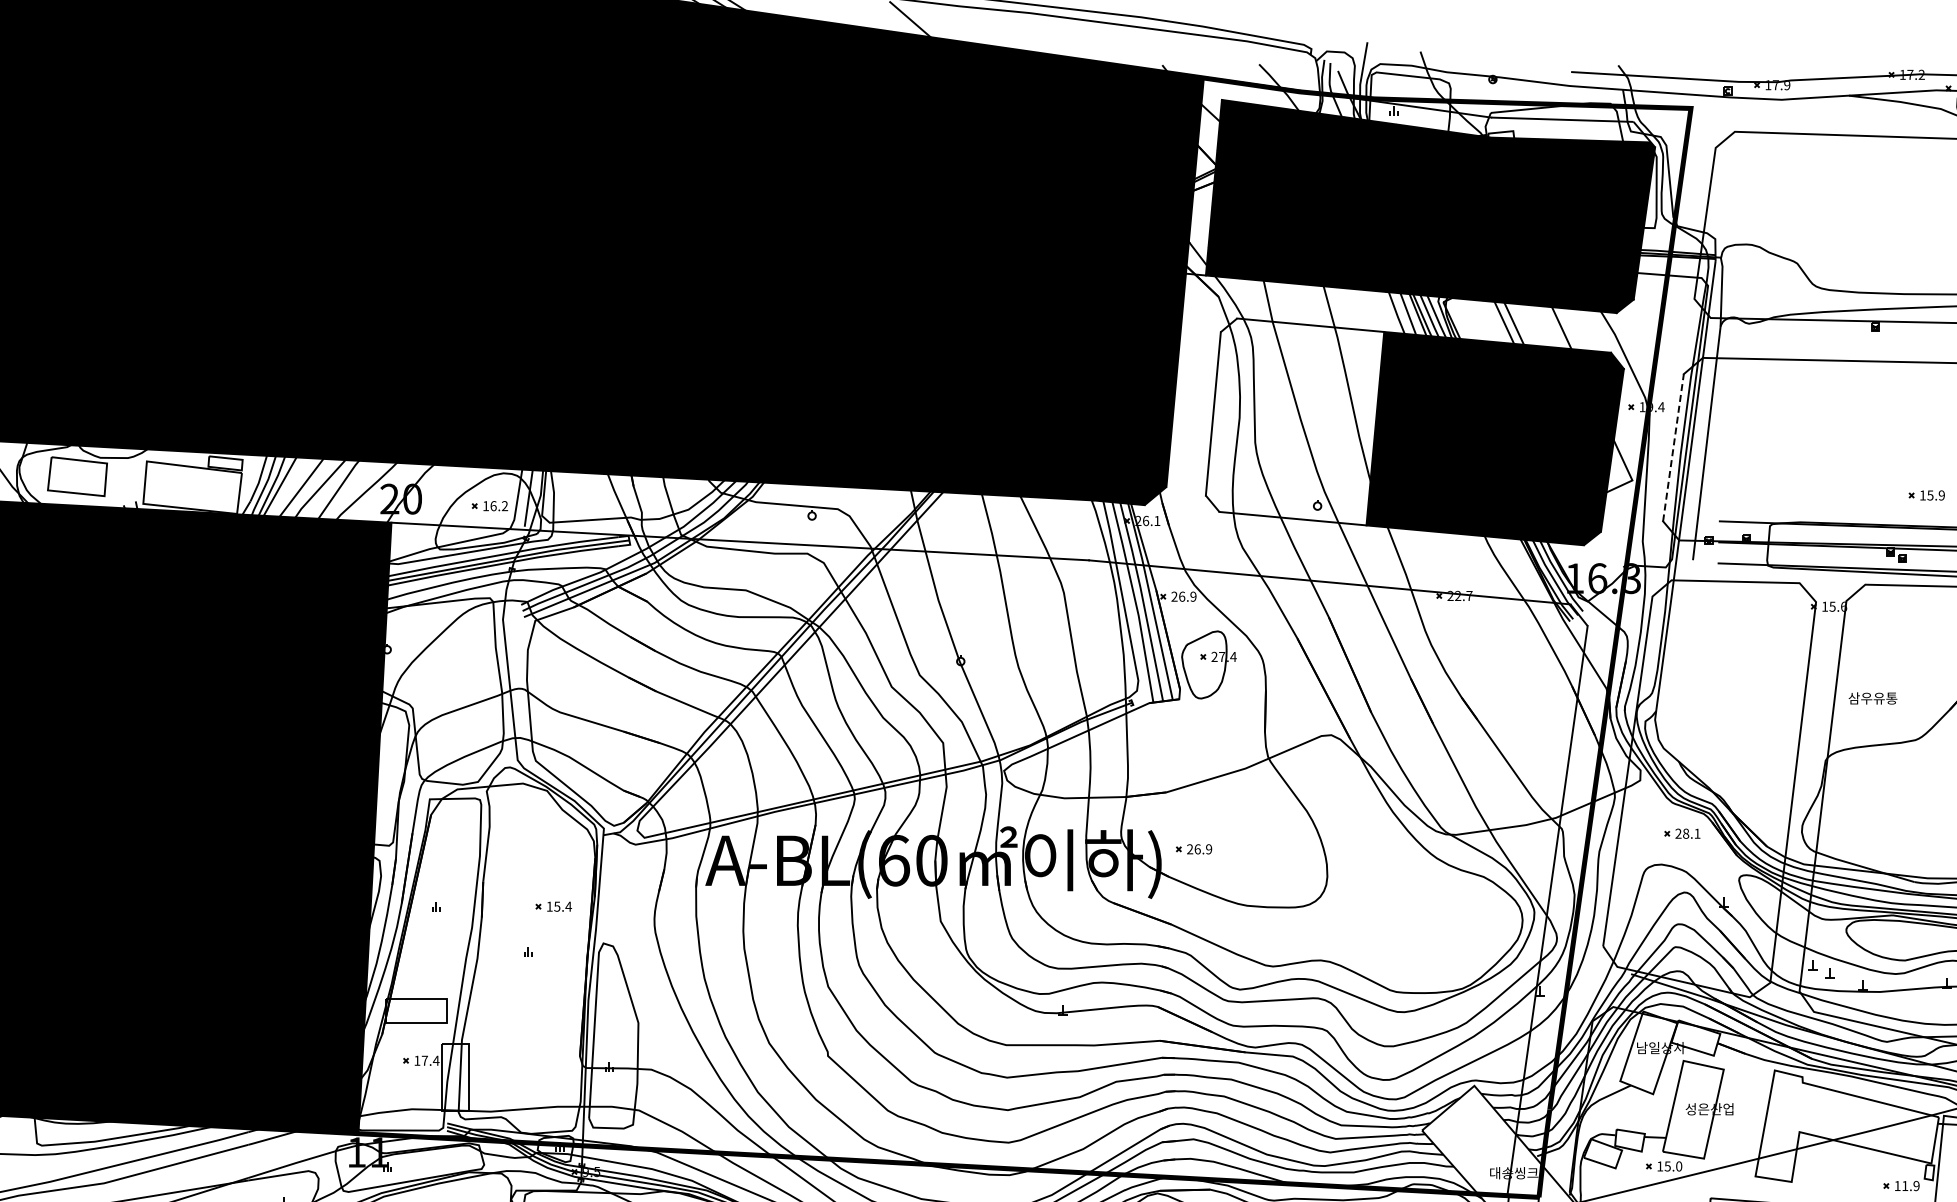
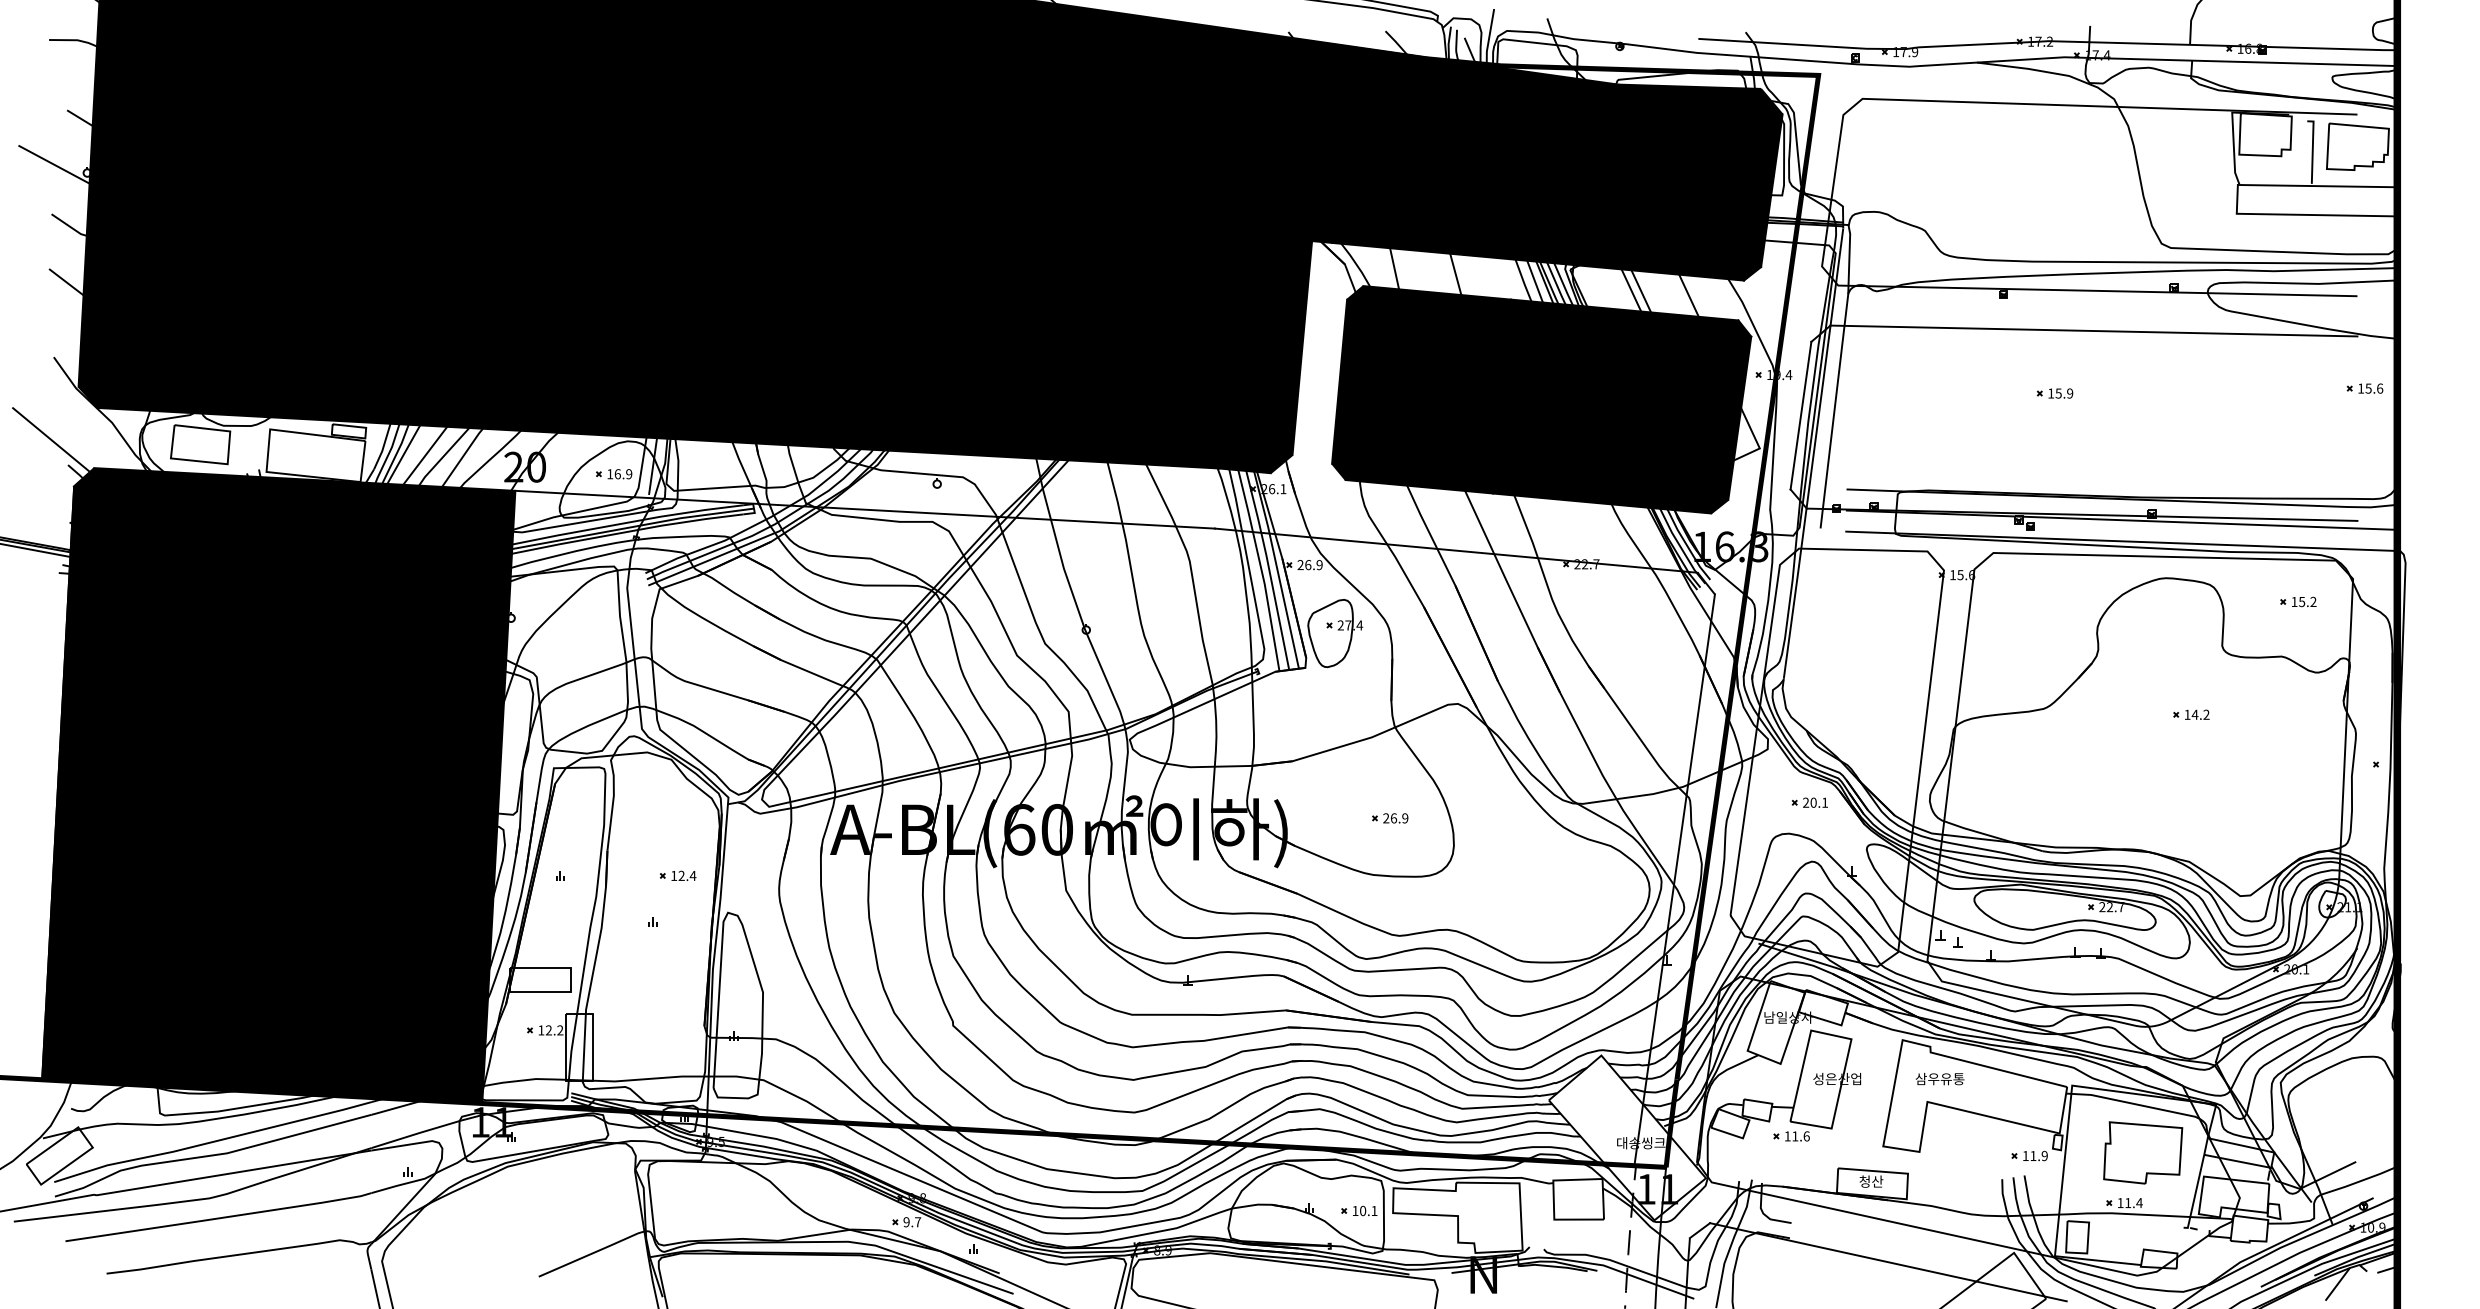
fill: (1418, 176) -> (1545, 143), added
fill: (1295, 421) -> (1421, 389), added
line: (1672, 447) -> (1800, 415), dashed -> solid
part: (1927, 495) -> (2055, 393), moved
text: (505, 506) -> (629, 474), 16.2 -> 16.9
text: (1872, 698) -> (1939, 1079), moved
text: (1685, 833) -> (1813, 802), 28.1 -> 20.1
part: (1194, 849) -> (1390, 818), moved
text: (557, 906) -> (681, 875), 15.4 -> 12.4
text: (430, 1060) -> (554, 1030), 17.4 -> 12.2
text: (1672, 1166) -> (1800, 1136), 15.0 -> 11.6

